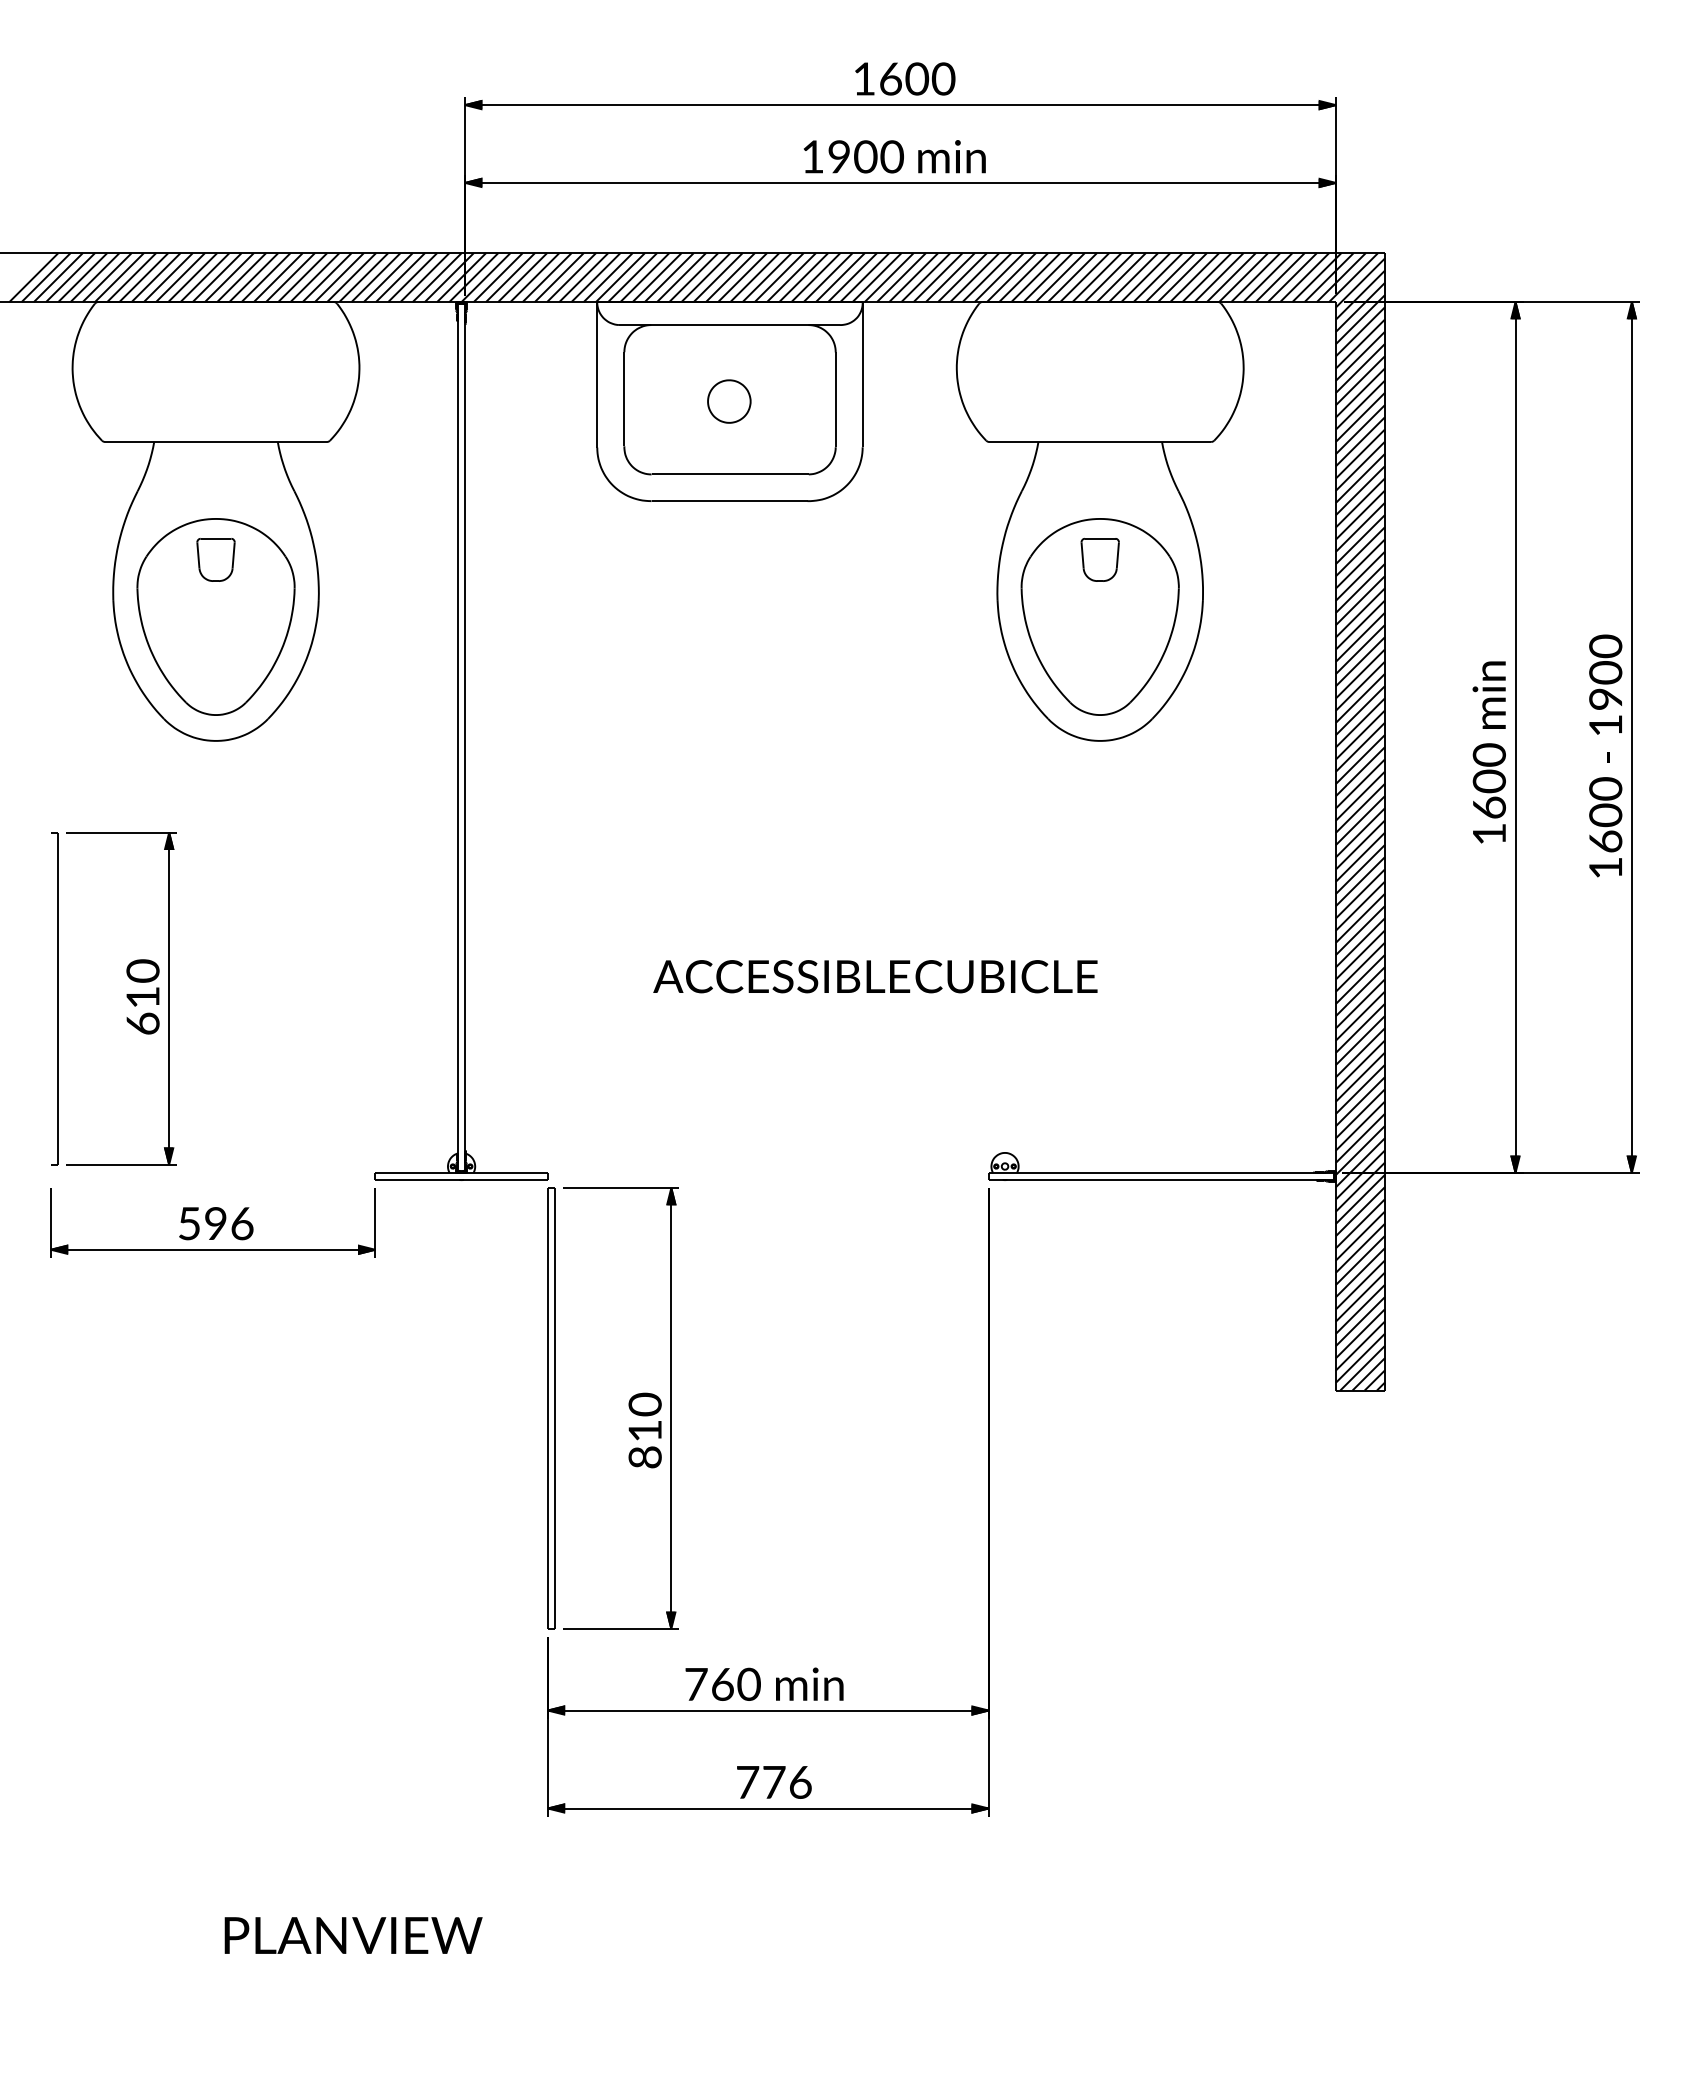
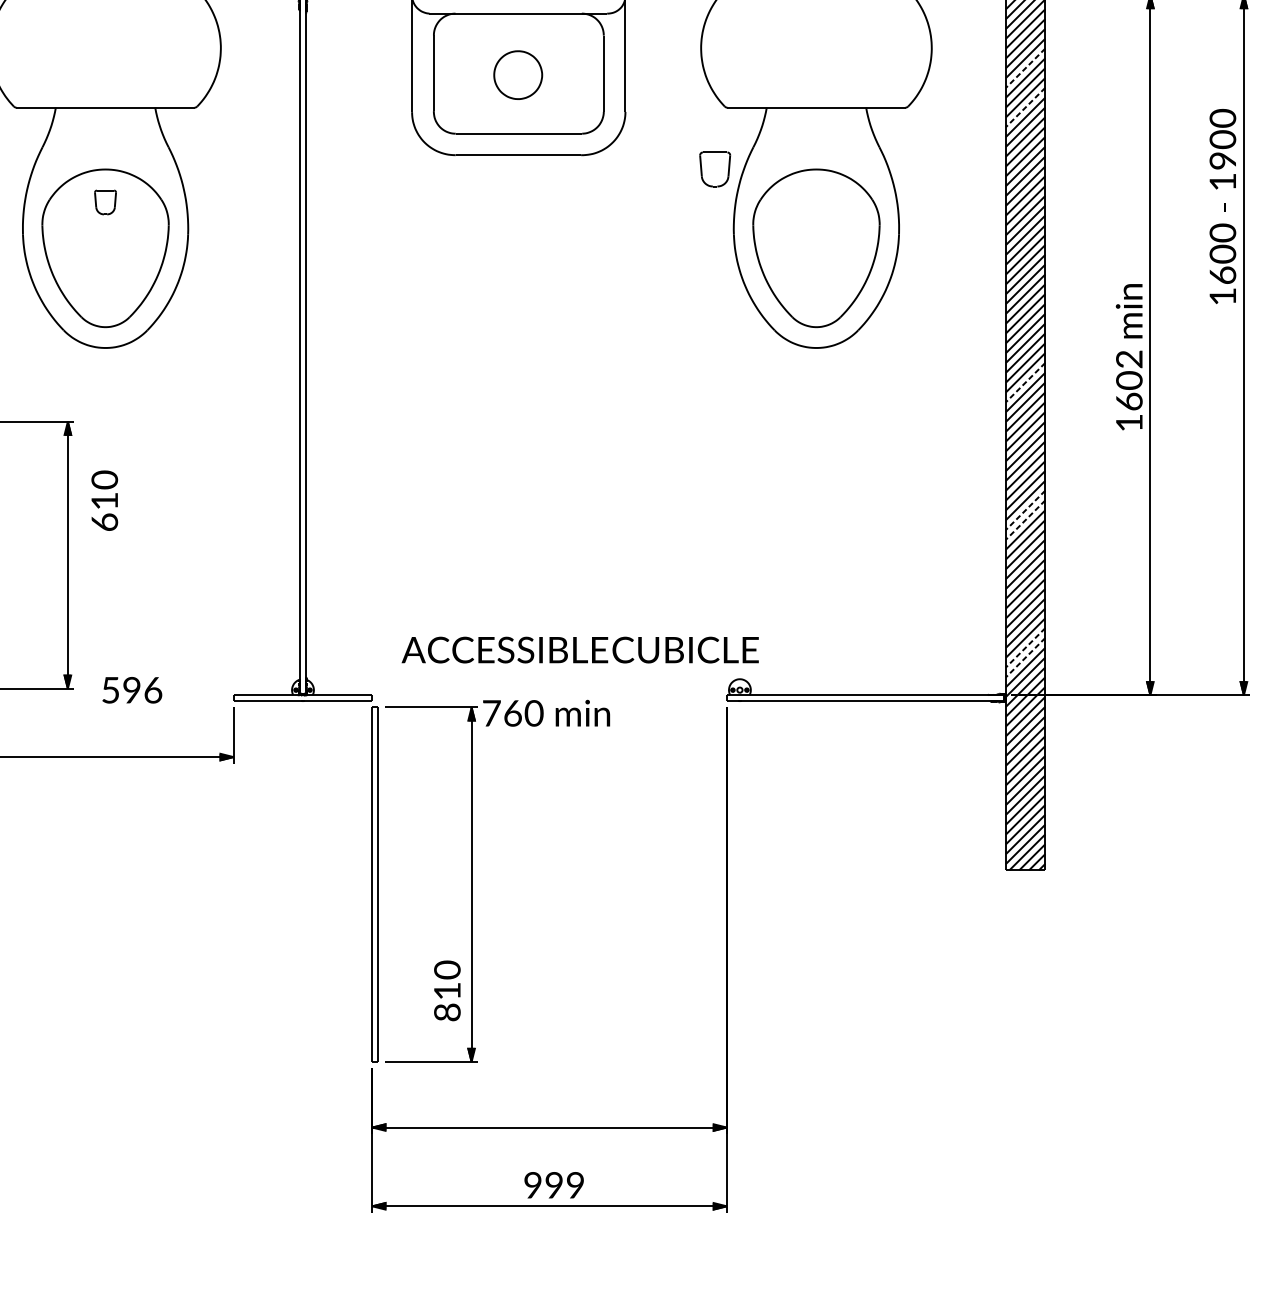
line: (1360, 392) -> (1025, 67), solid -> dashed
part: (729, 401) -> (518, 75), size x1.4
line: (1360, 441) -> (1025, 107), solid -> dashed
part: (215, 559) -> (105, 202), size x0.7
part: (1099, 559) -> (714, 169), moved
text: (1489, 754) -> (1129, 358), 1600 -> 1602
text: (1605, 755) -> (1222, 206), moved
line: (1360, 783) -> (1025, 382), solid -> dashed
line: (1360, 942) -> (1025, 510), solid -> dashed
line: (1360, 954) -> (1025, 519), solid -> dashed
text: (875, 976) -> (580, 649), moved
text: (142, 996) -> (104, 500), moved
line: (1360, 1113) -> (1025, 647), solid -> dashed
line: (1360, 1126) -> (1025, 657), solid -> dashed
text: (216, 1223) -> (132, 690), moved
text: (644, 1430) -> (446, 990), moved
text: (764, 1683) -> (546, 712), moved
text: (774, 1781) -> (554, 1184), 776 -> 999

